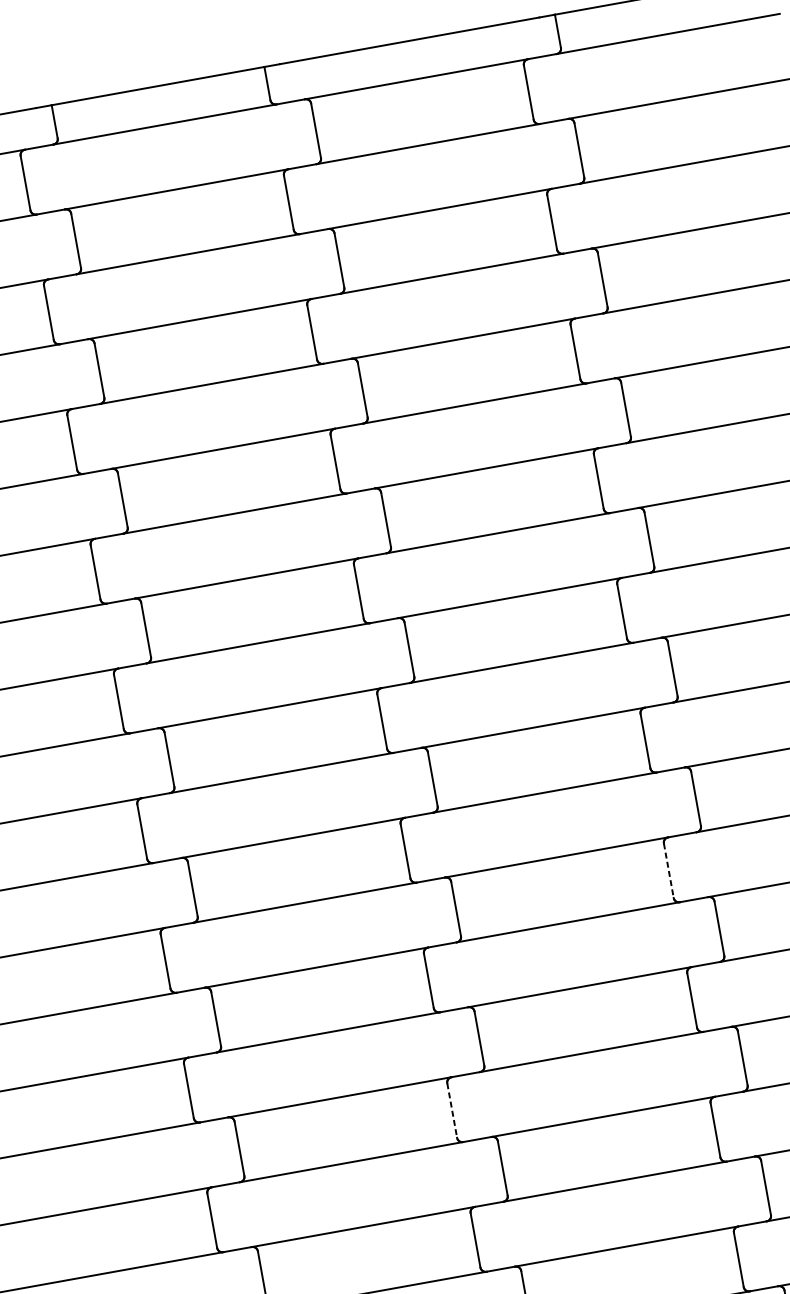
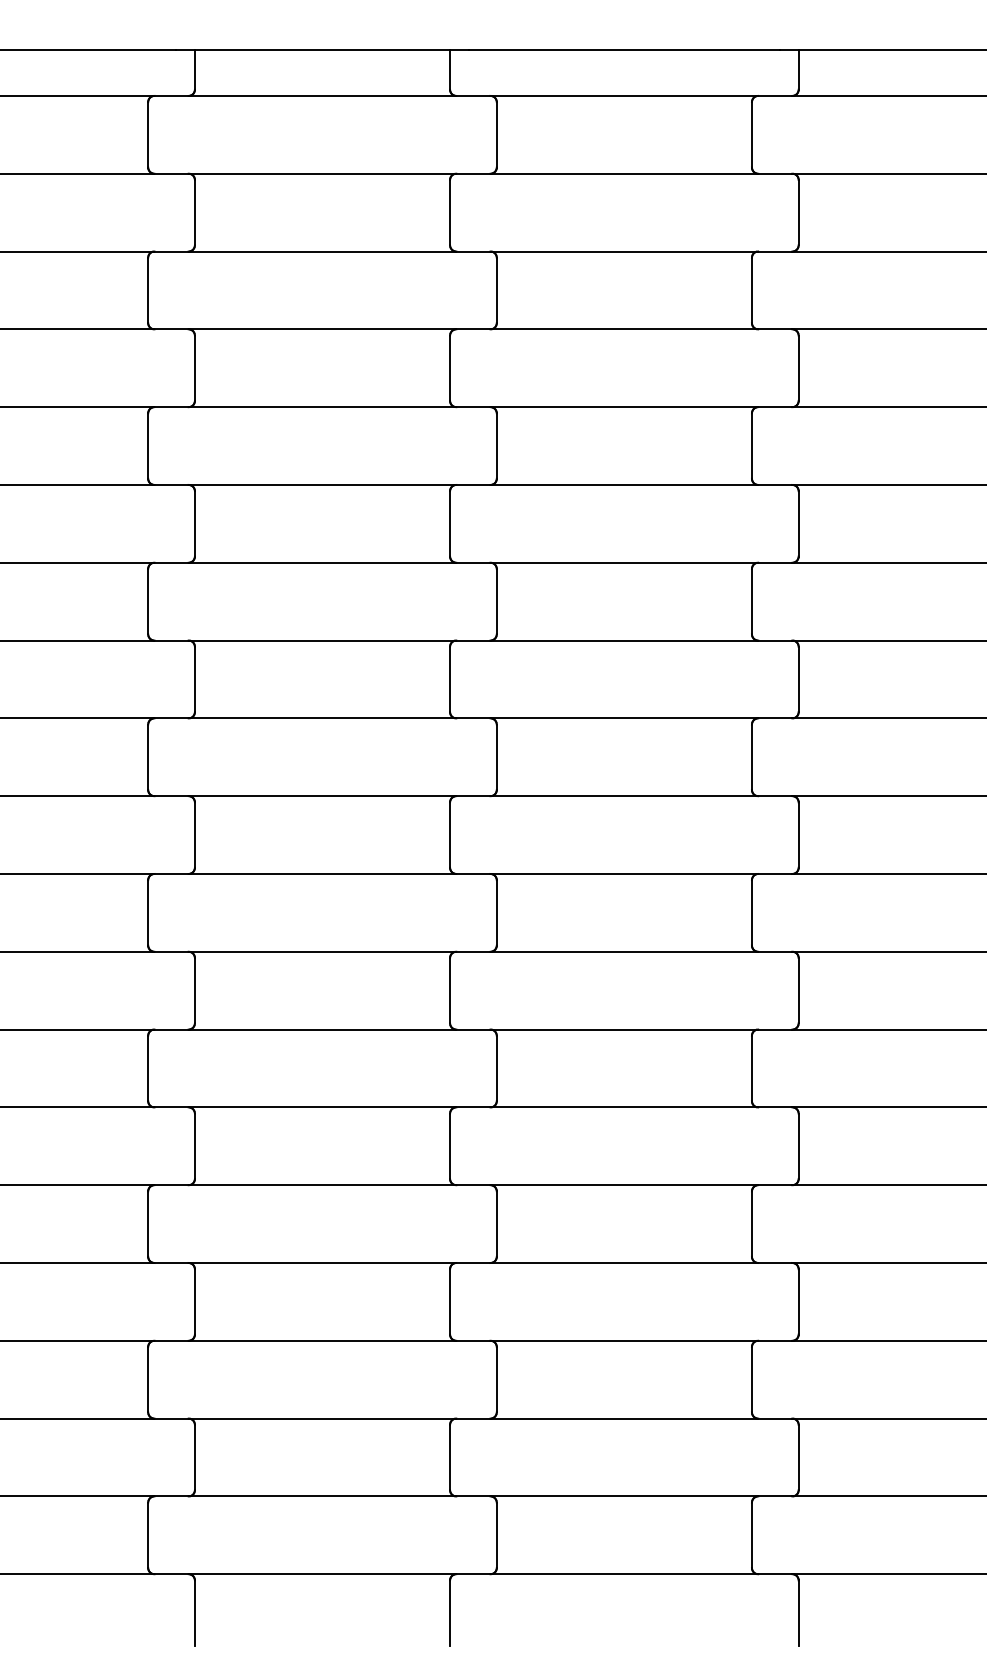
line: (668, 870) -> (751, 1068), dashed -> solid
line: (452, 1110) -> (450, 1301), dashed -> solid

